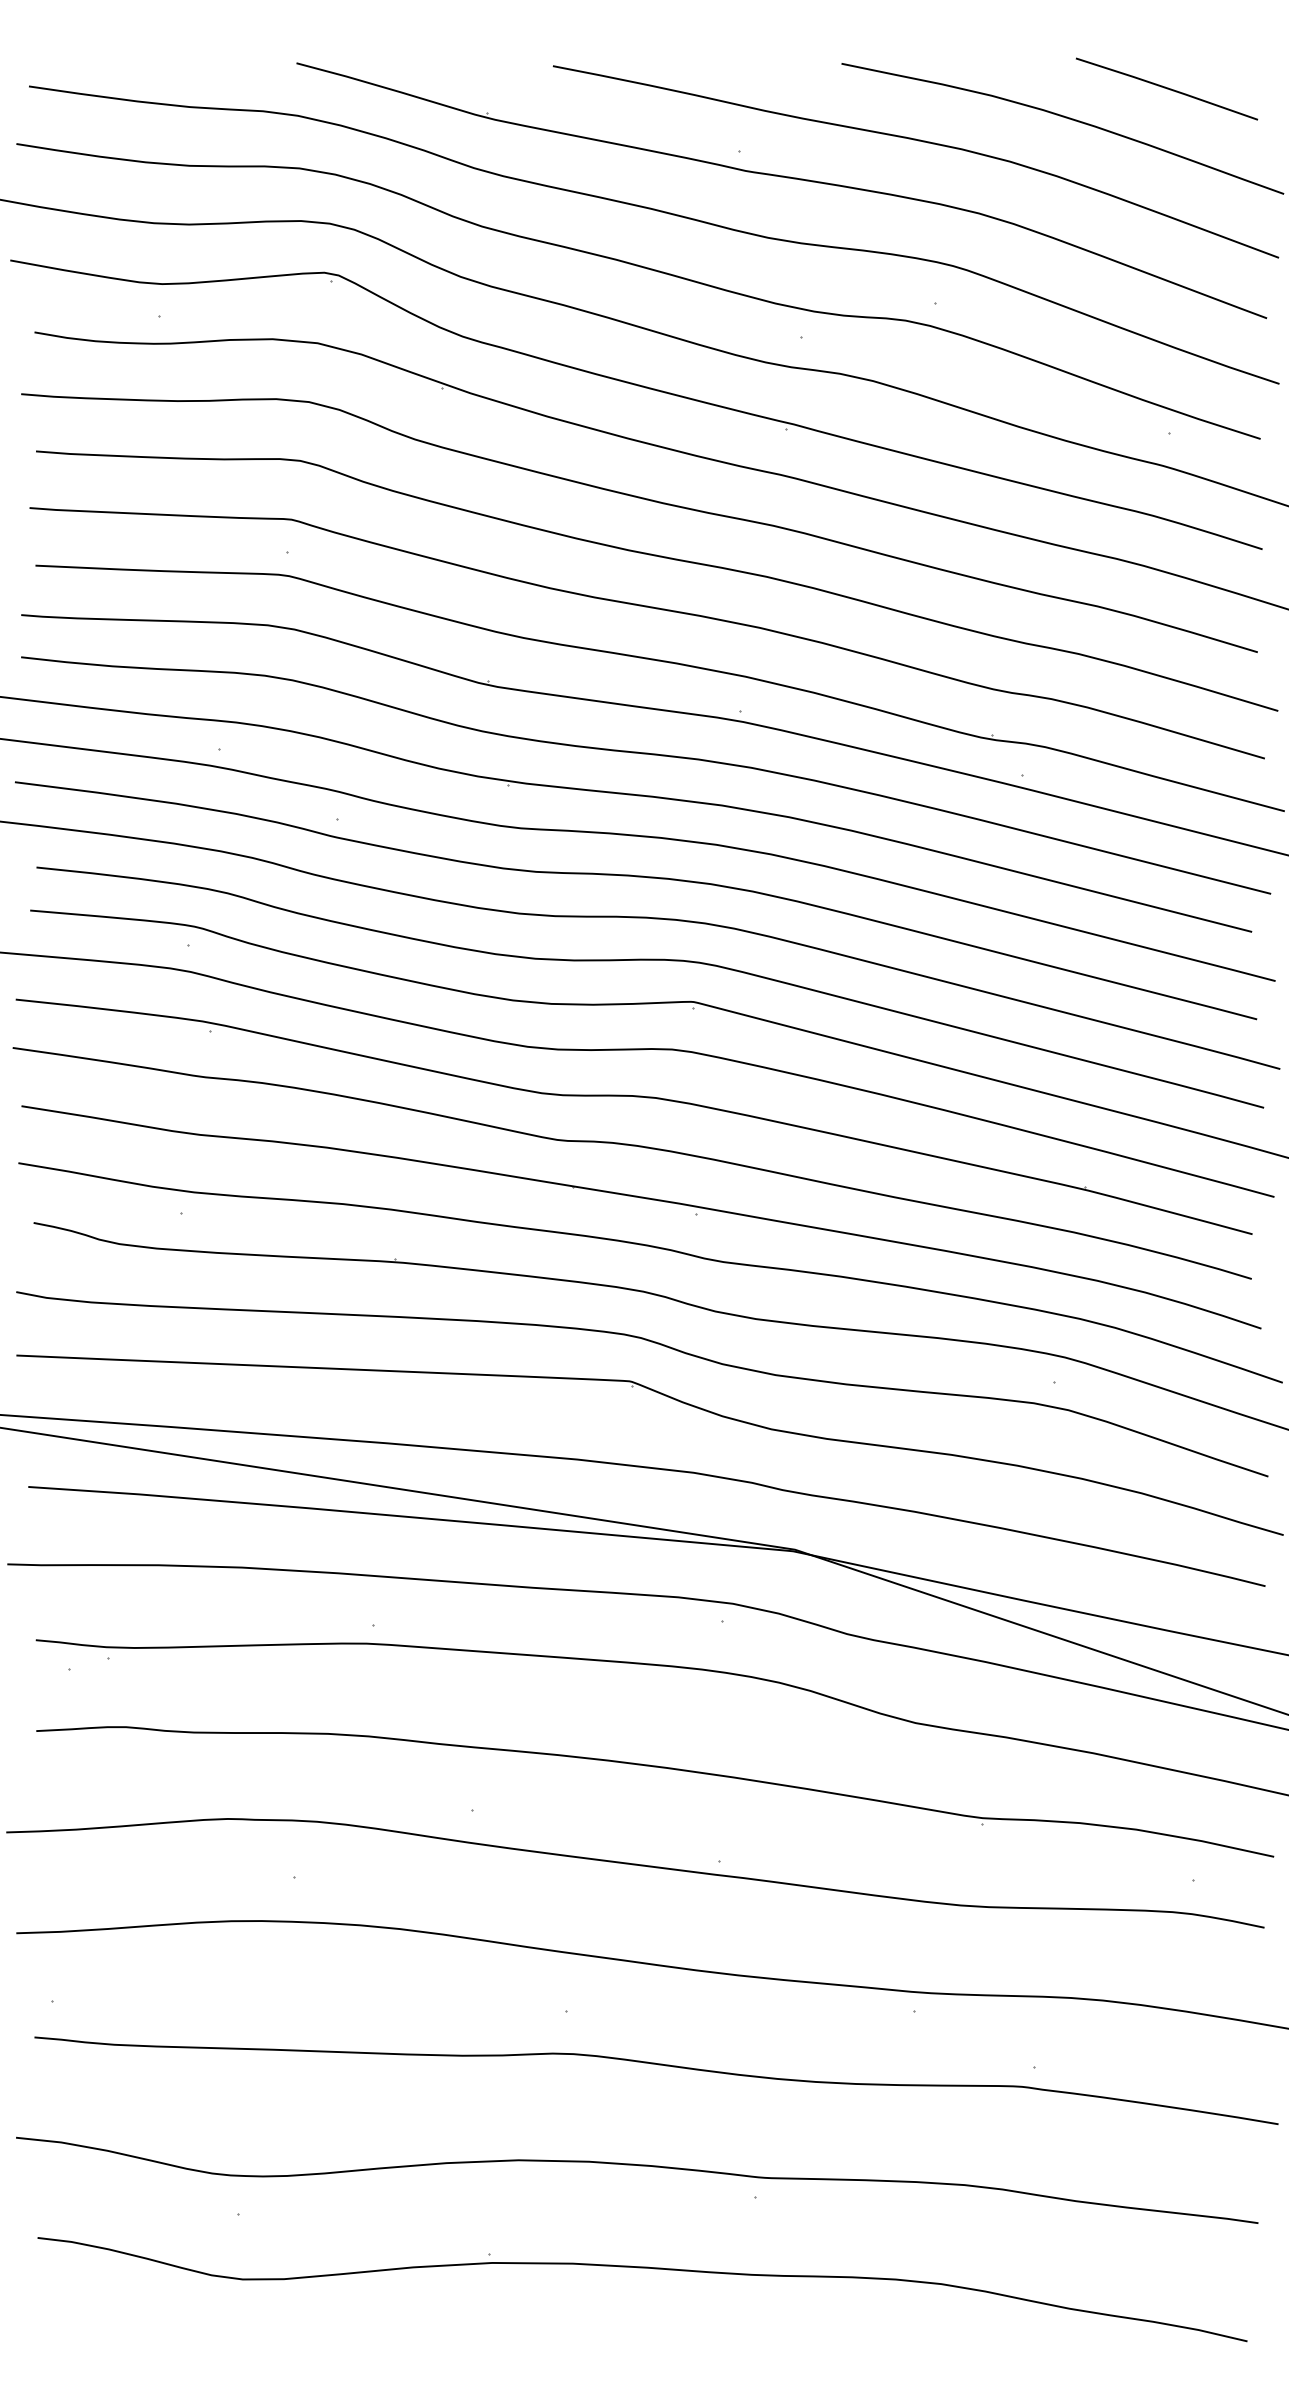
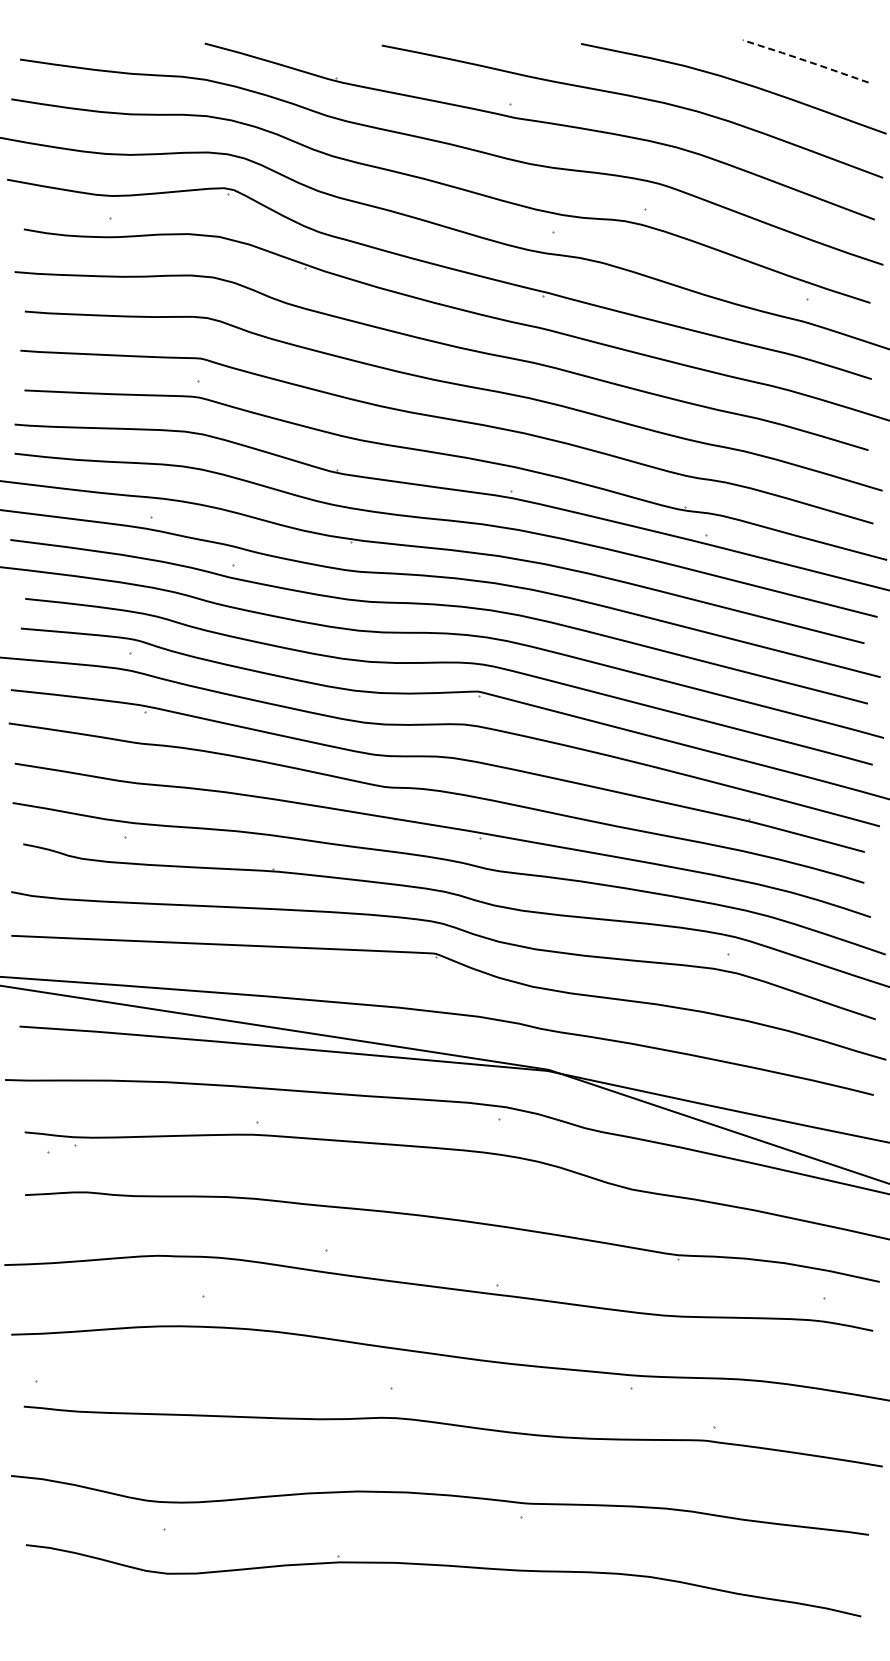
line: (1166, 87) -> (805, 60), solid -> dashed

